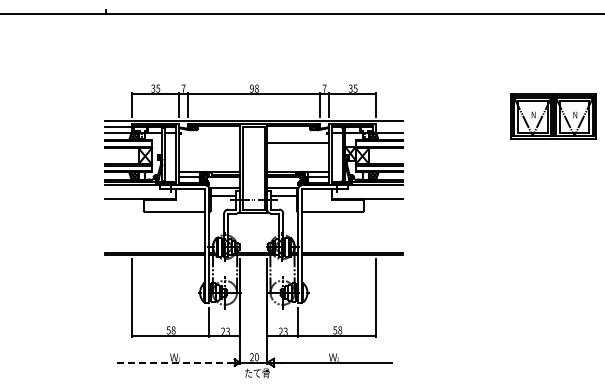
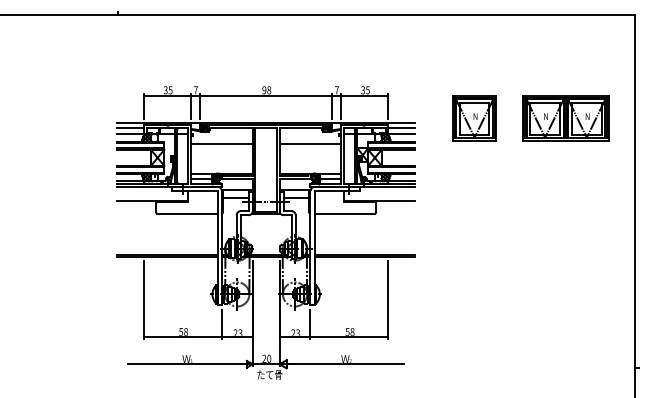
part: (462, 116) -> (474, 118), added
line: (389, 126) -> (401, 128), added
line: (209, 142) -> (221, 144), added
line: (174, 362) -> (186, 364), dashed -> solid

